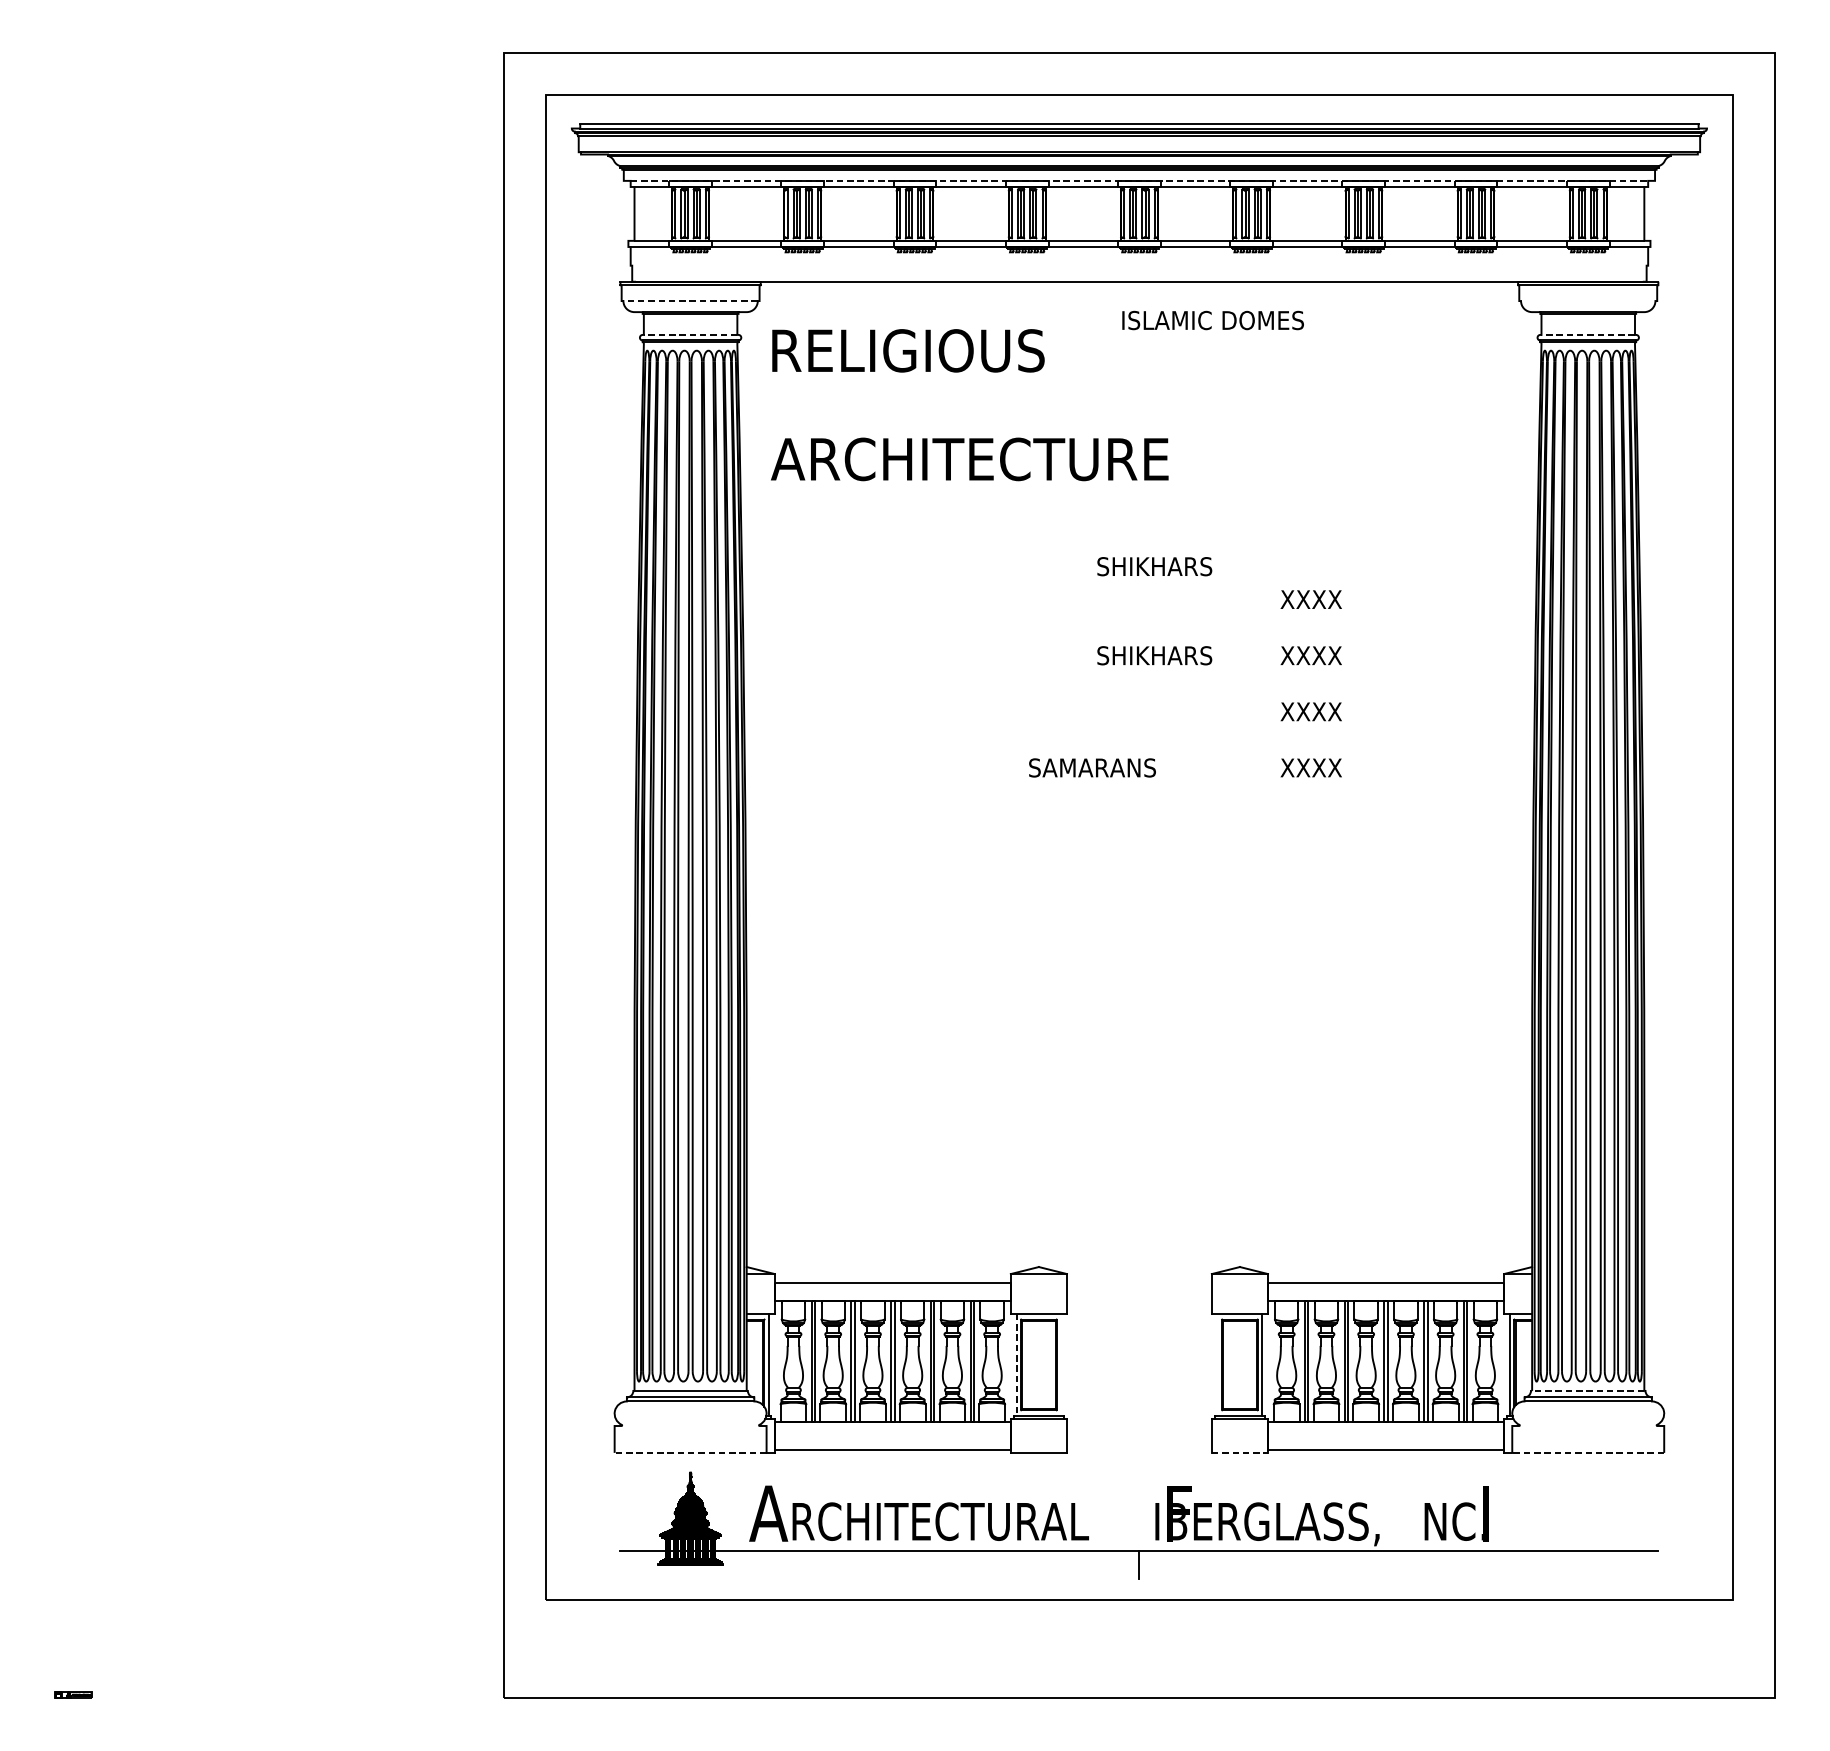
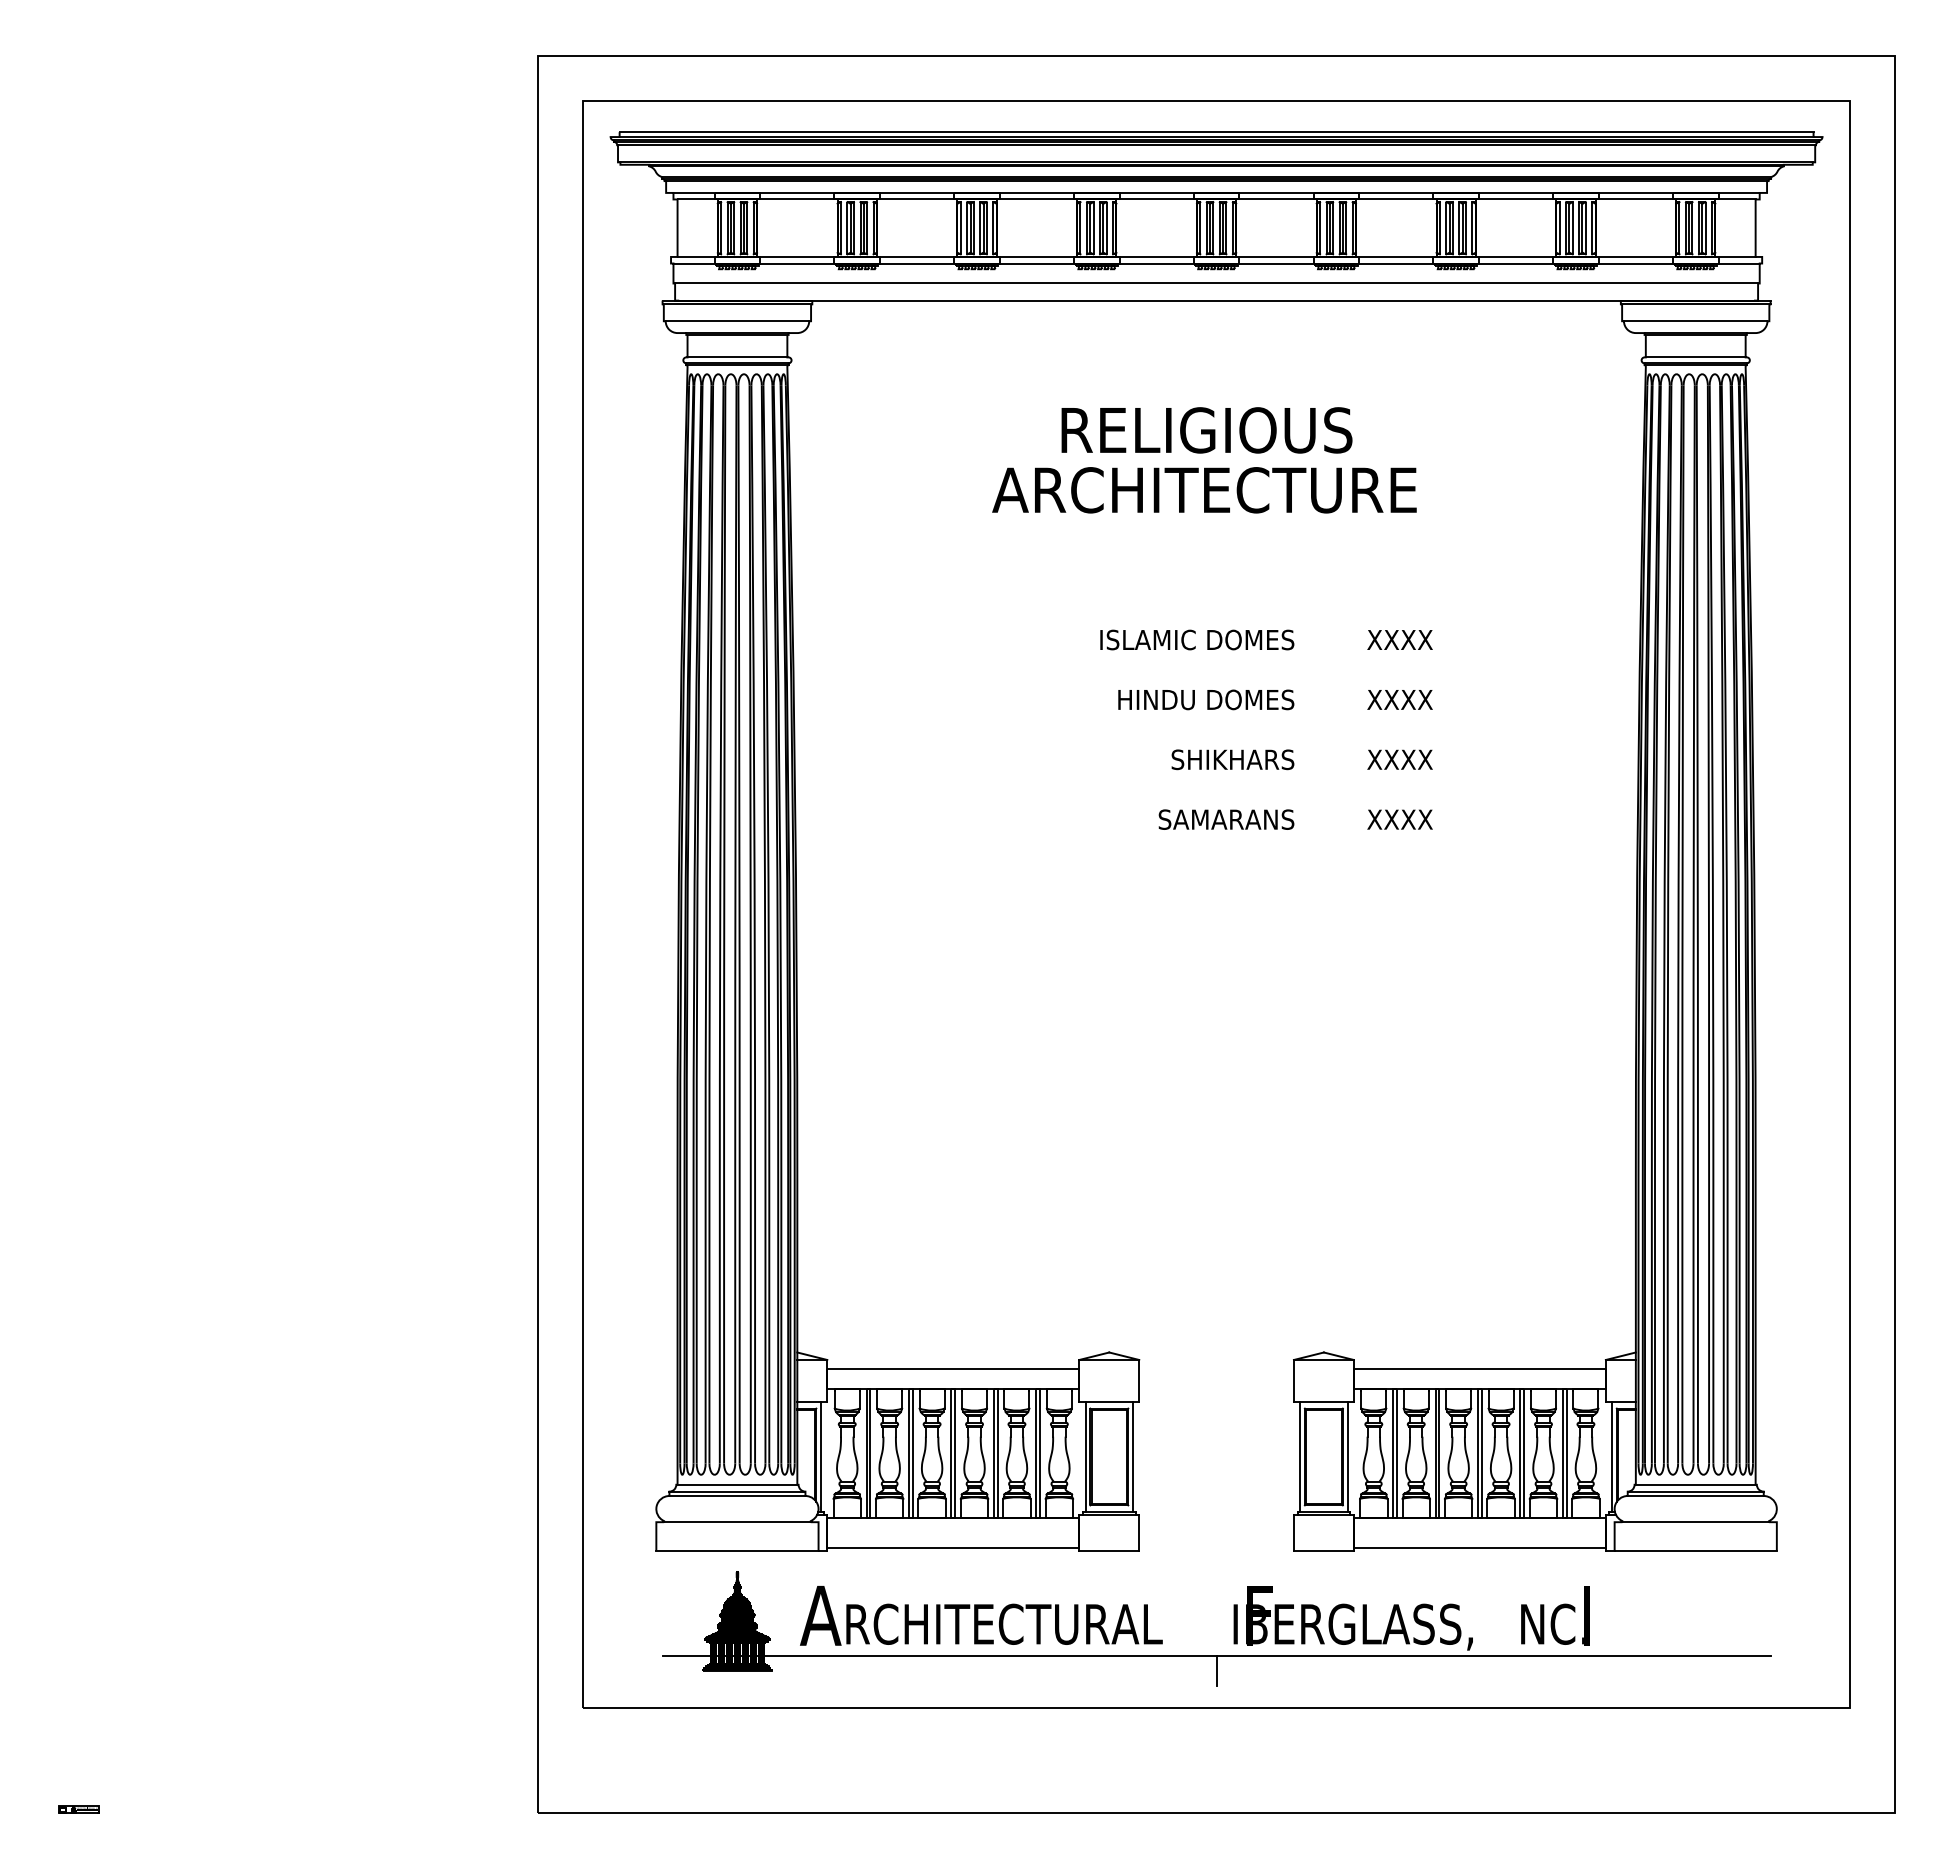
line: (1140, 180) -> (1217, 192), dashed -> solid
line: (1139, 265) -> (1216, 283), added
line: (690, 301) -> (737, 321), dashed -> solid
line: (1588, 301) -> (1695, 321), added
text: (1213, 320) -> (1197, 639), moved
line: (690, 335) -> (737, 357), dashed -> solid
line: (1588, 335) -> (1695, 357), dashed -> solid
text: (907, 350) -> (1206, 430), moved
text: (969, 459) -> (1204, 490), moved
text: (1154, 566) -> (1232, 759), moved
text: (1122, 655) -> (1198, 699), SHIKHARS -> HINDU DOMES
text: (1092, 767) -> (1226, 819), moved
line: (1060, 1364) -> (1132, 1456), added
line: (1218, 1364) -> (1300, 1456), added
line: (1016, 1365) -> (1085, 1457), dashed -> solid
line: (1588, 1390) -> (1695, 1484), dashed -> solid
line: (690, 1426) -> (737, 1522), added
line: (1588, 1426) -> (1695, 1522), added
line: (689, 1452) -> (736, 1550), dashed -> solid
line: (1239, 1452) -> (1323, 1550), dashed -> solid
line: (1588, 1452) -> (1695, 1550), dashed -> solid

